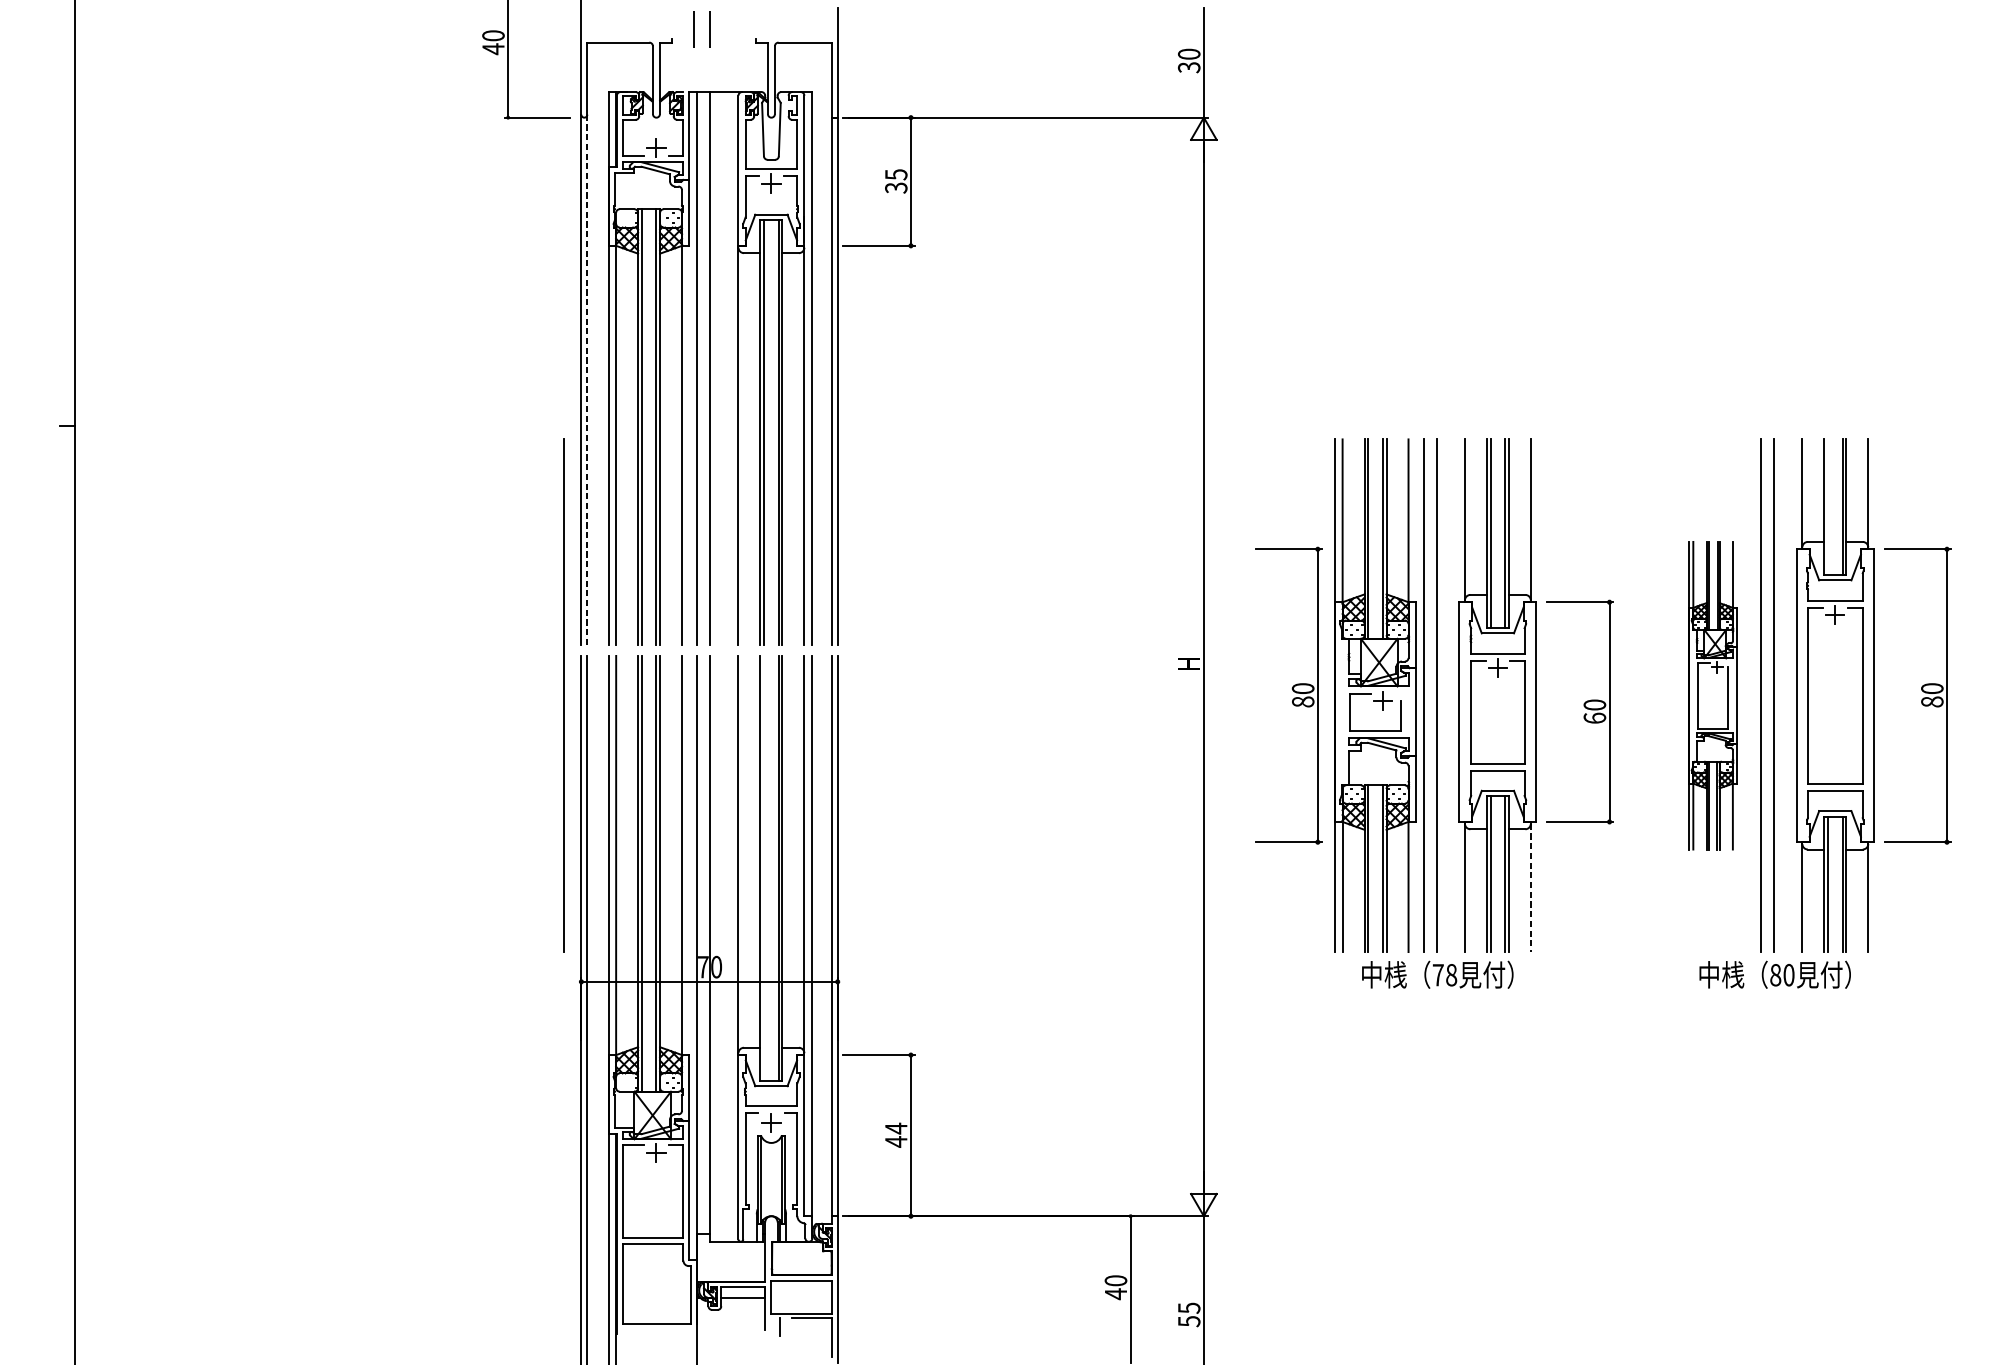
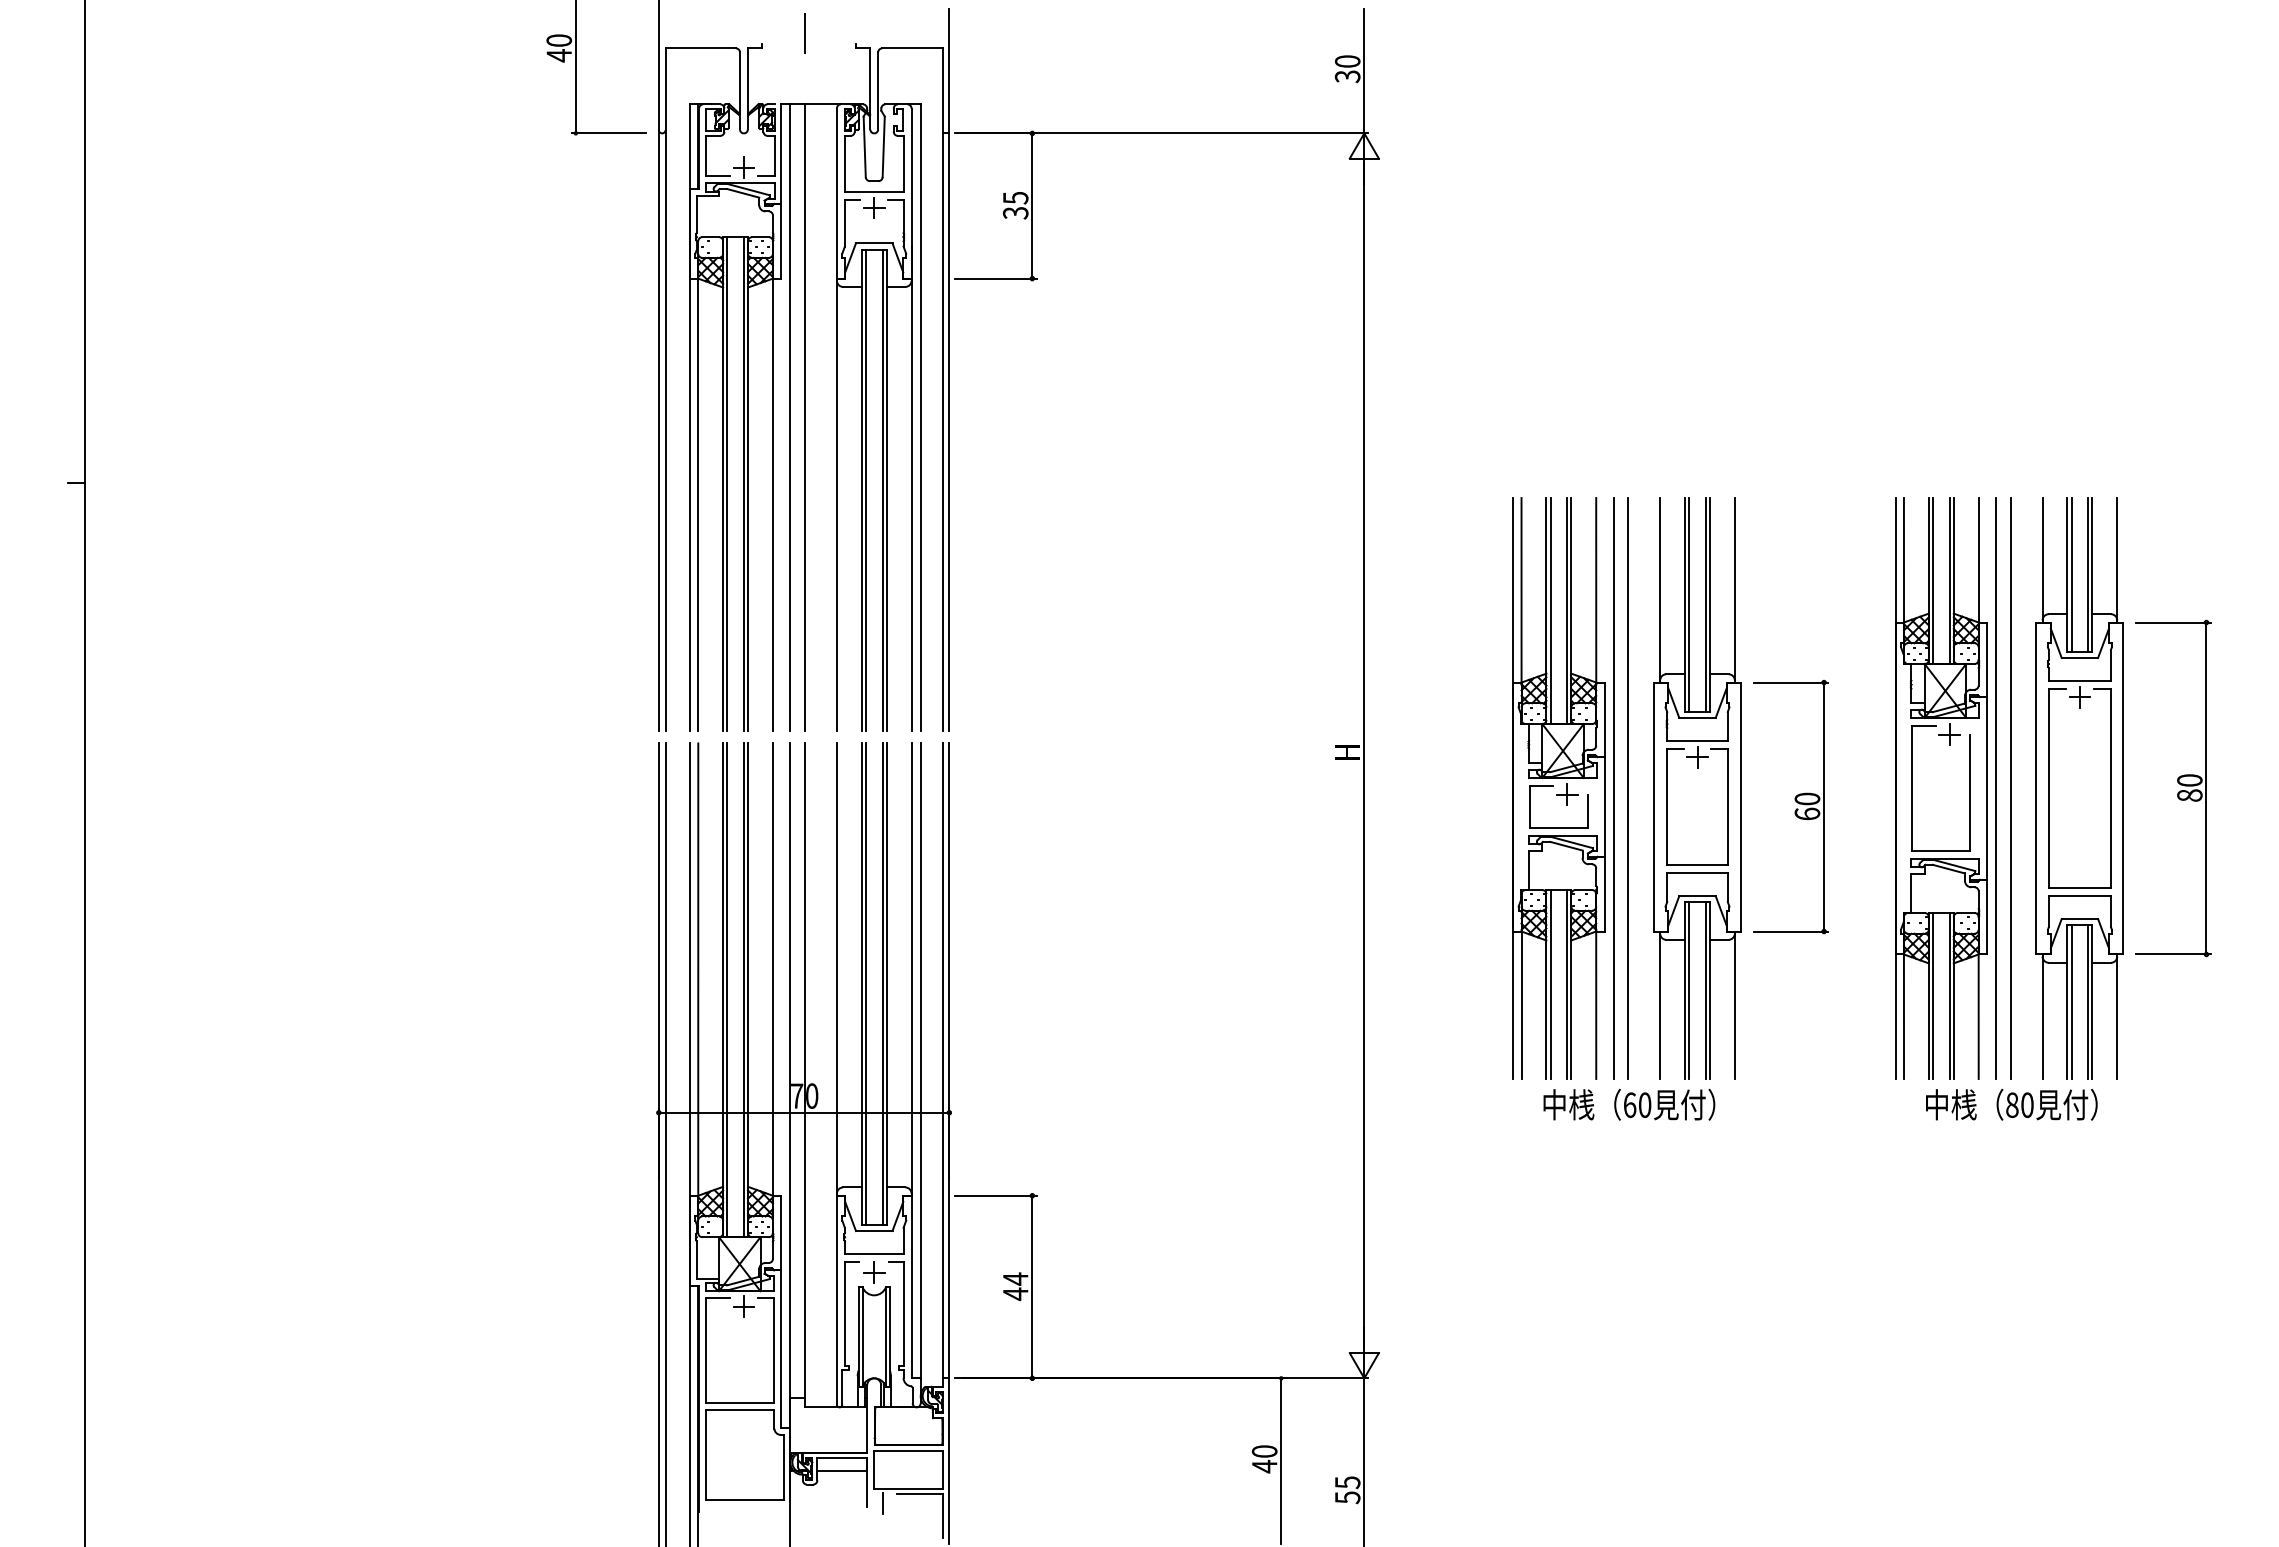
line: (694, 29) -> (786, 33), removed
line: (587, 379) -> (665, 430), dashed -> solid
line: (1827, 506) -> (2071, 574), added
line: (563, 695) -> (638, 788), removed
part: (1288, 695) -> (1460, 788), removed
part: (1713, 695) -> (1941, 788), size x1.67
line: (763, 867) -> (865, 983), added
line: (1530, 888) -> (1734, 1006), dashed -> solid
text: (1444, 975) -> (1637, 1105), 78 -> 60

